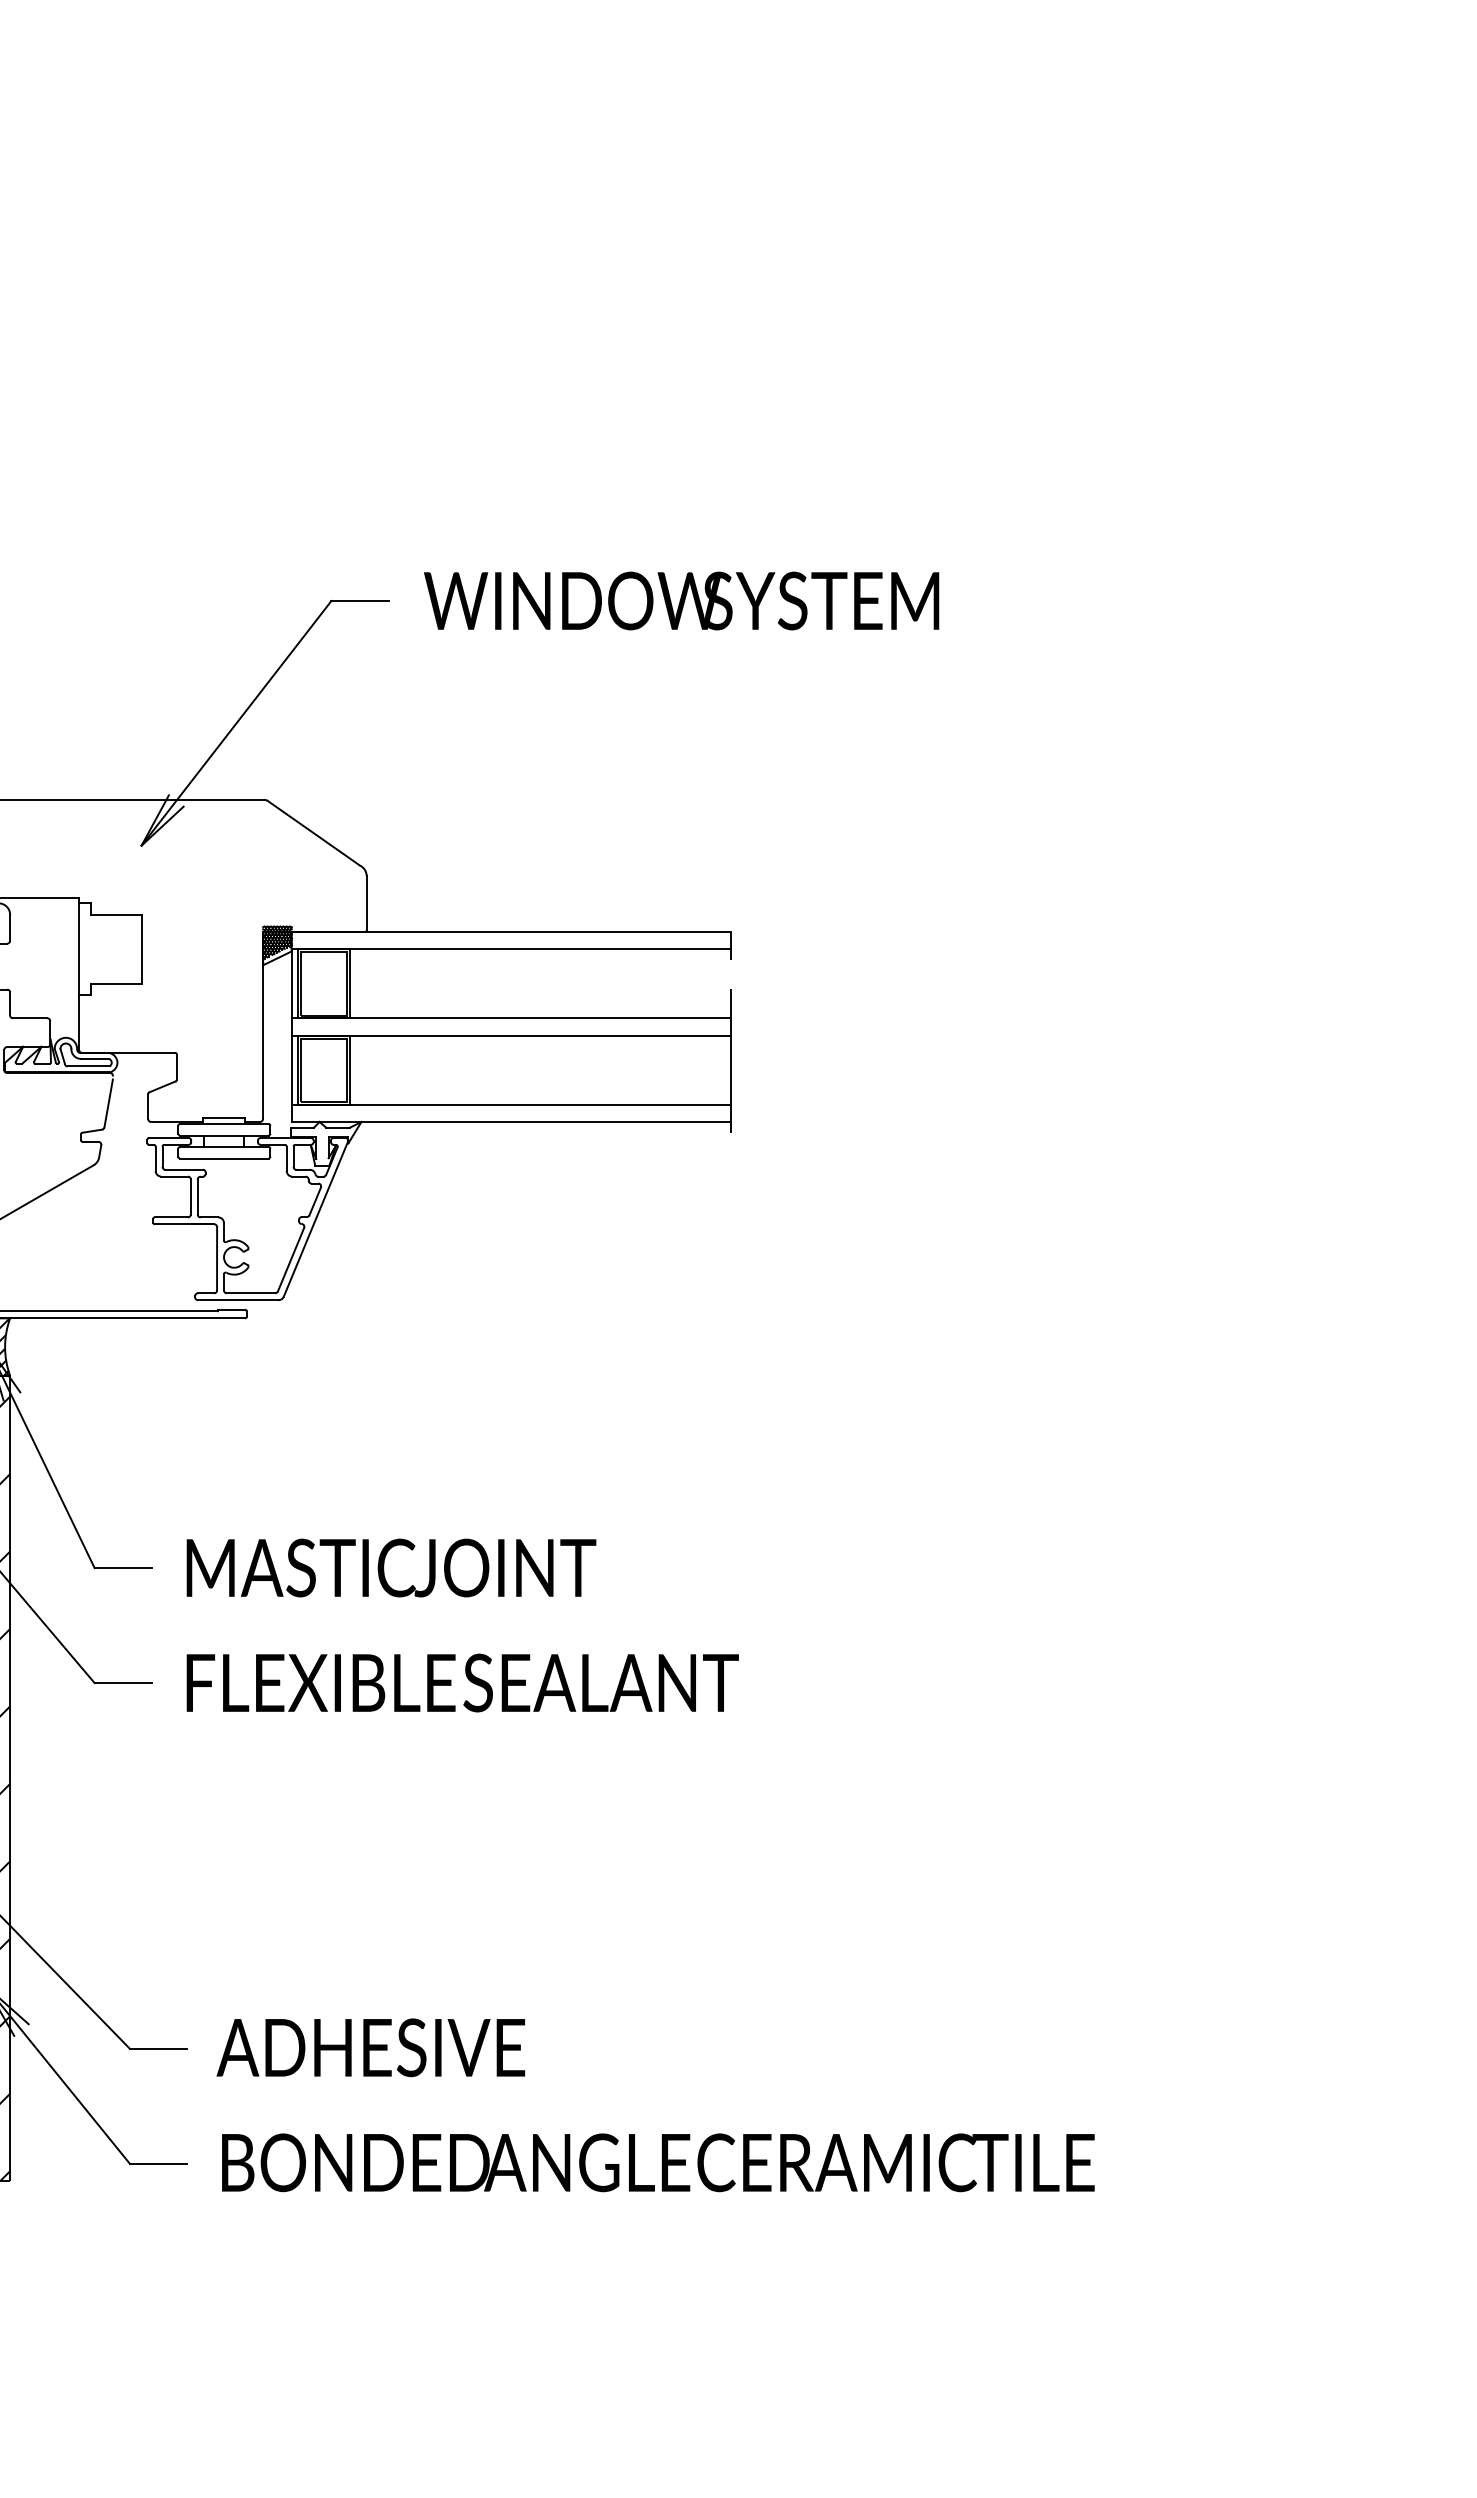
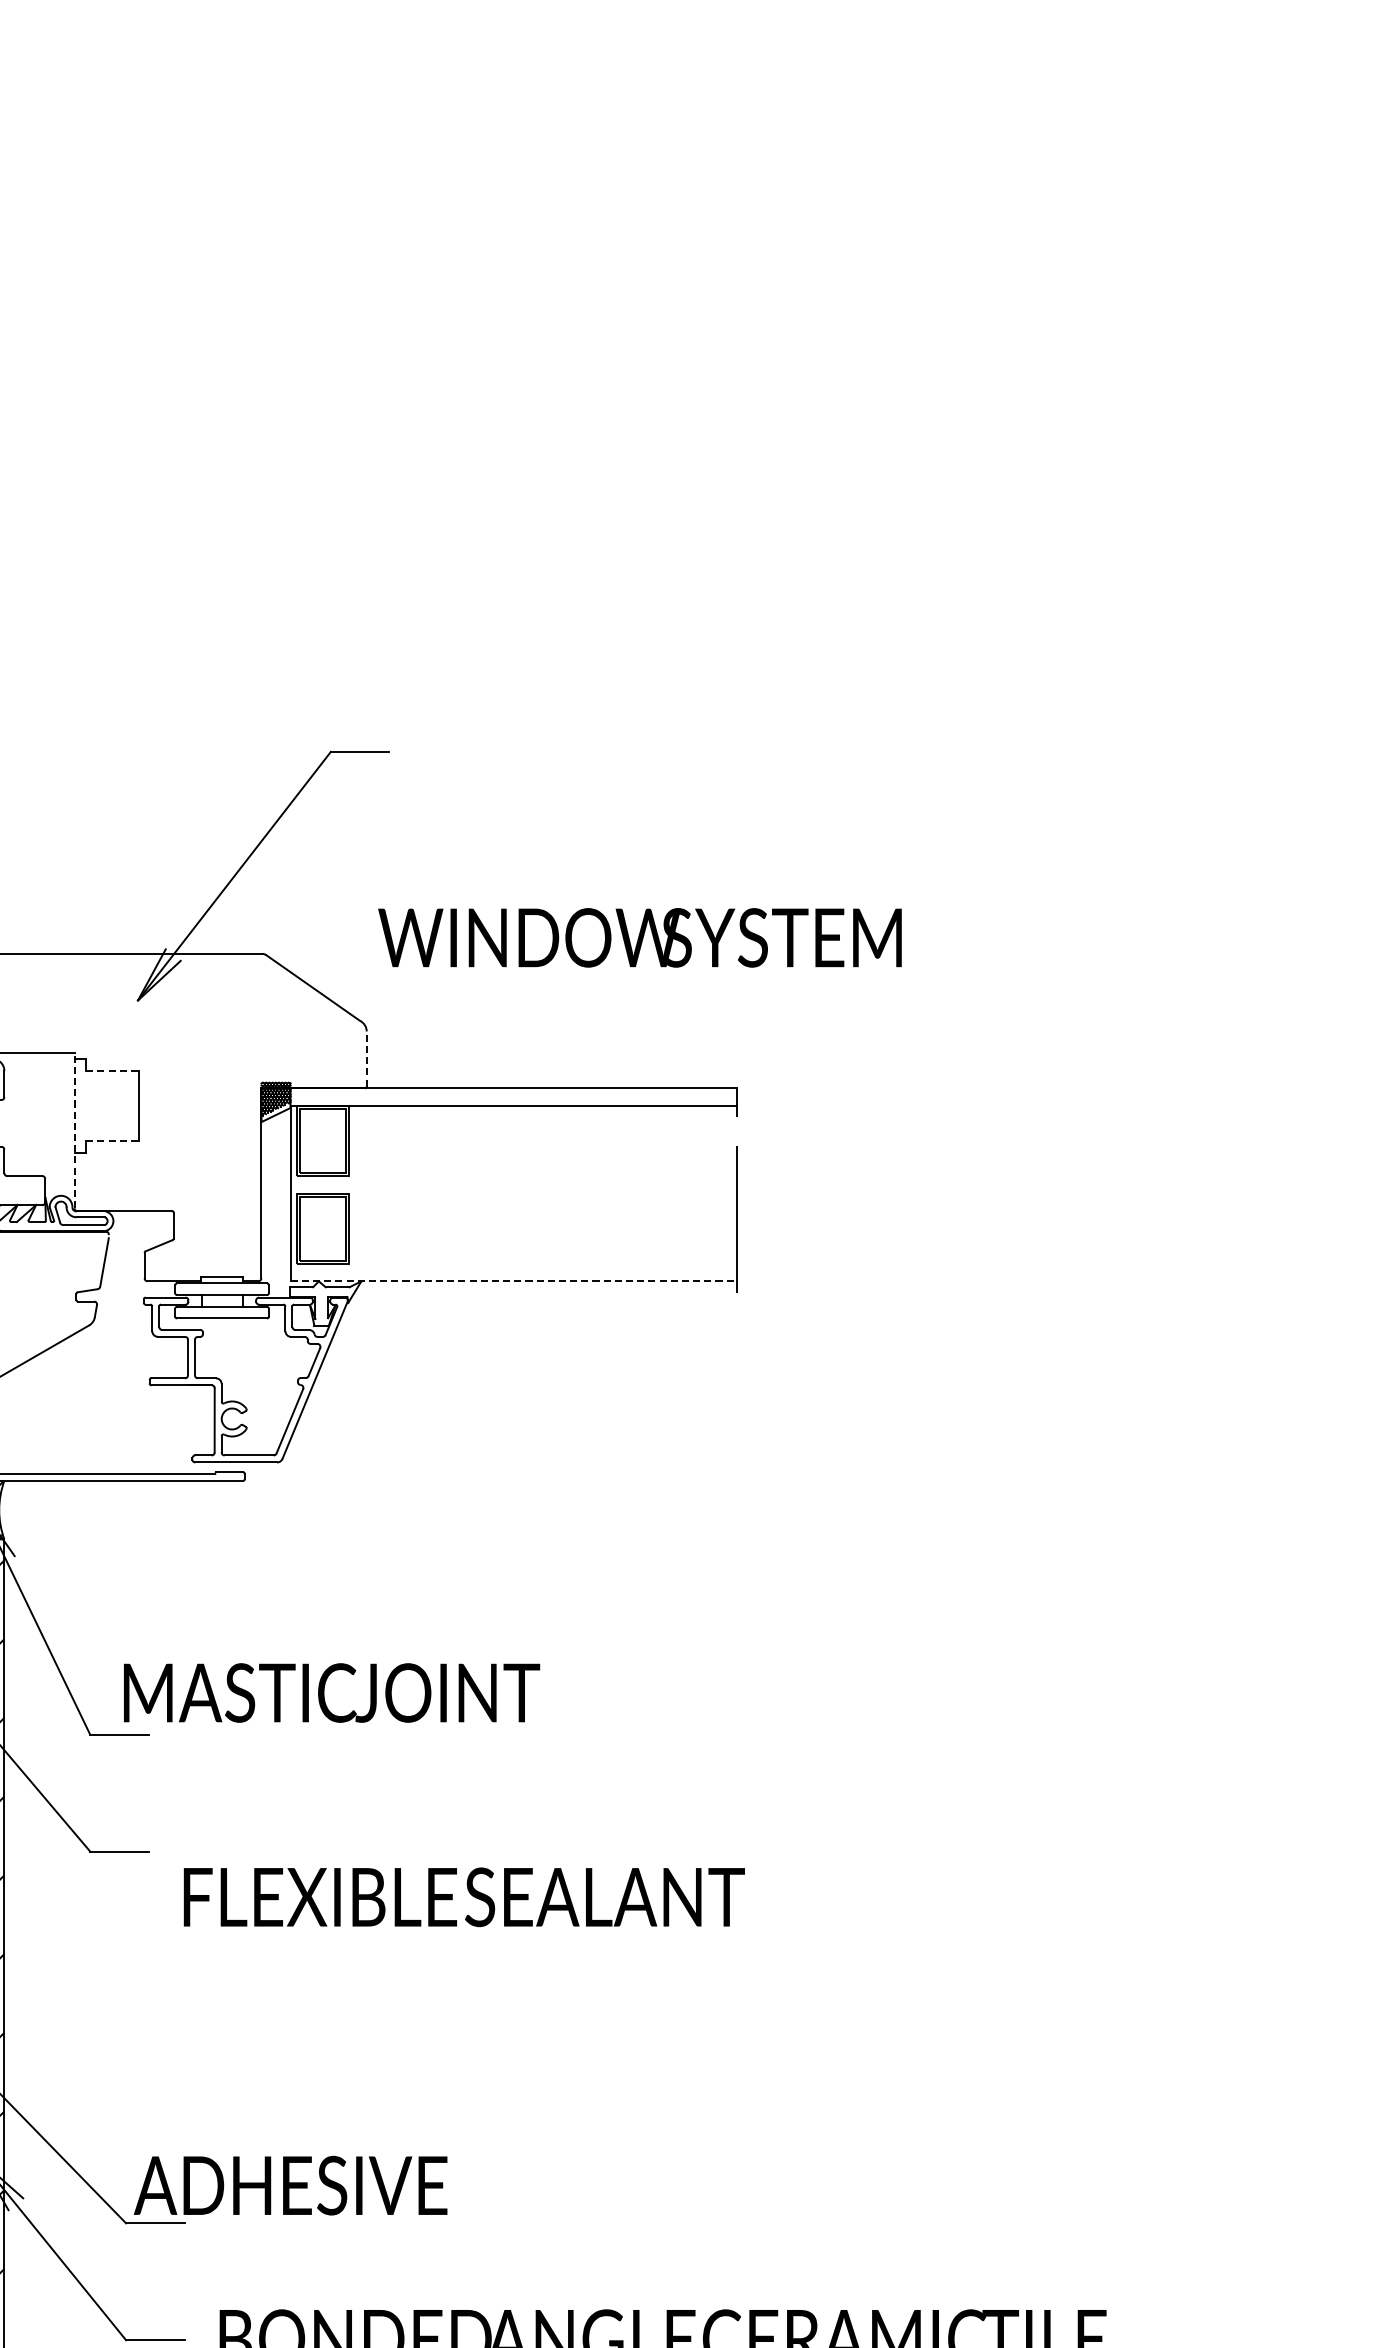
text: (681, 600) -> (639, 937), moved
line: (366, 902) -> (366, 1058), solid -> dashed
line: (116, 914) -> (112, 1070), solid -> dashed
line: (79, 973) -> (74, 1130), solid -> dashed
line: (116, 983) -> (112, 1140), solid -> dashed
line: (511, 1018) -> (513, 1176), removed
line: (511, 1035) -> (513, 1193), removed
line: (511, 1104) -> (513, 1263), removed
line: (511, 1121) -> (513, 1280), solid -> dashed
text: (391, 1567) -> (331, 1692), moved
text: (462, 1682) -> (464, 1896), moved
text: (370, 2047) -> (290, 2185), moved

